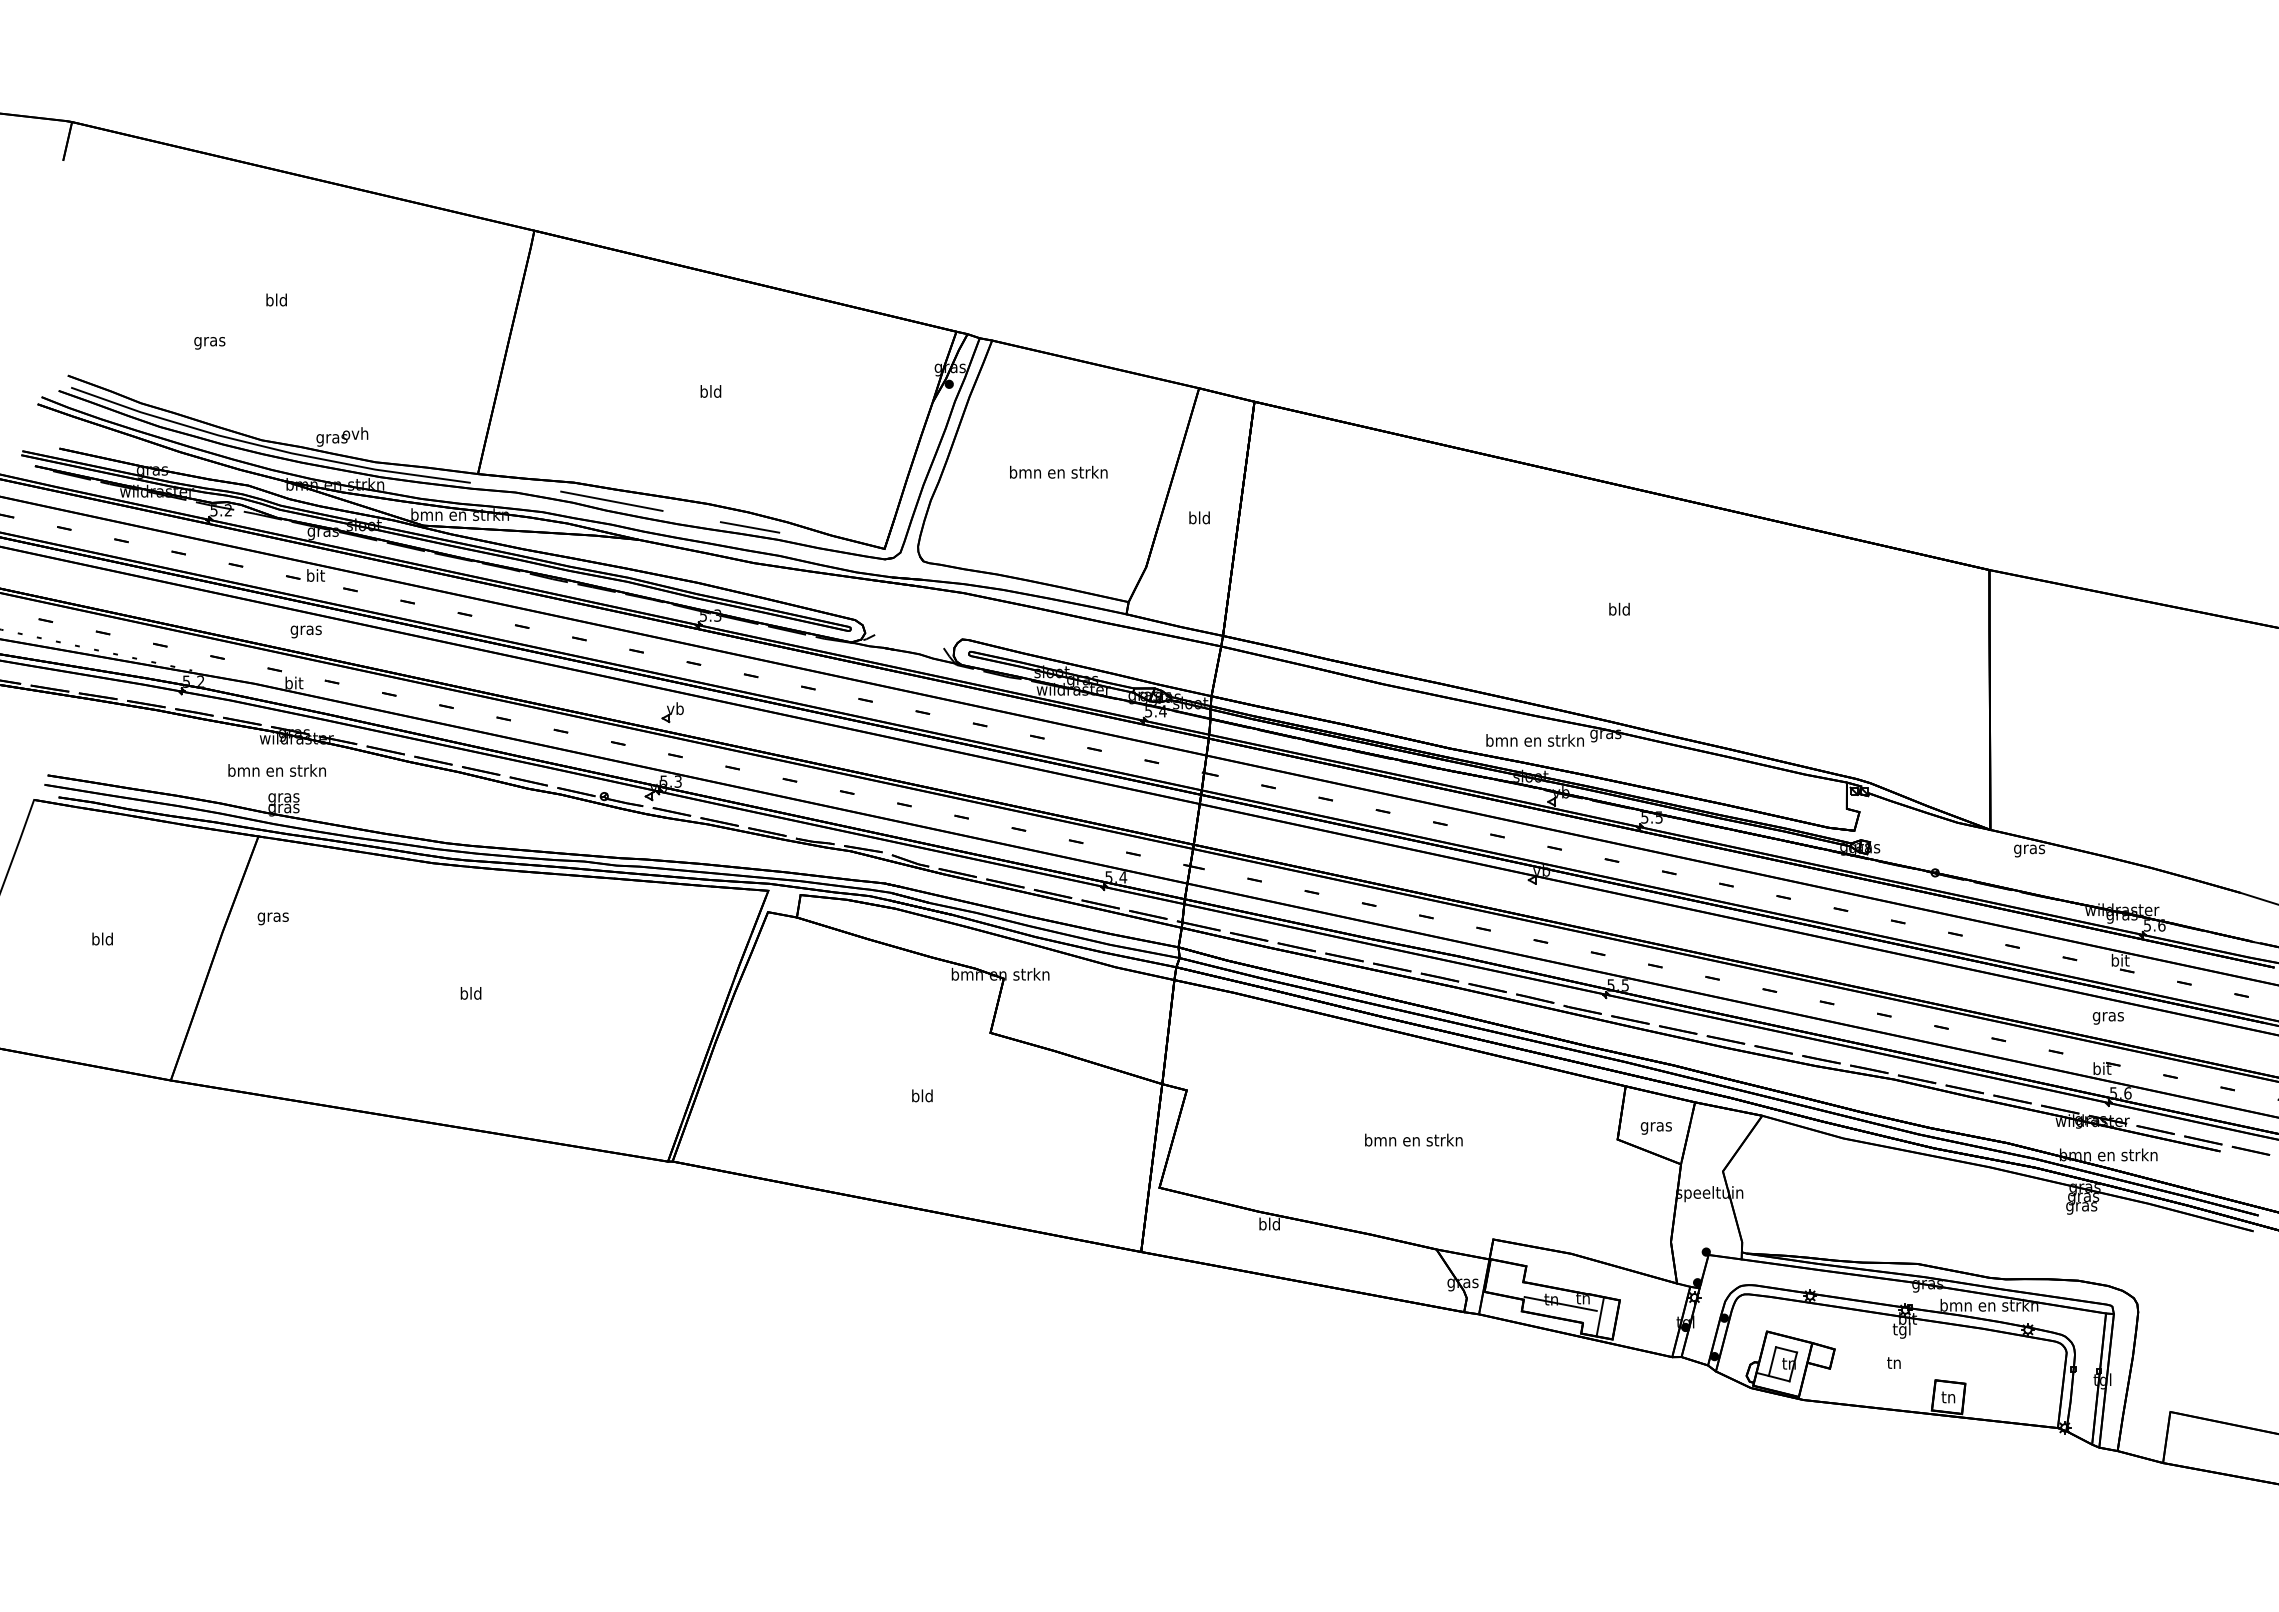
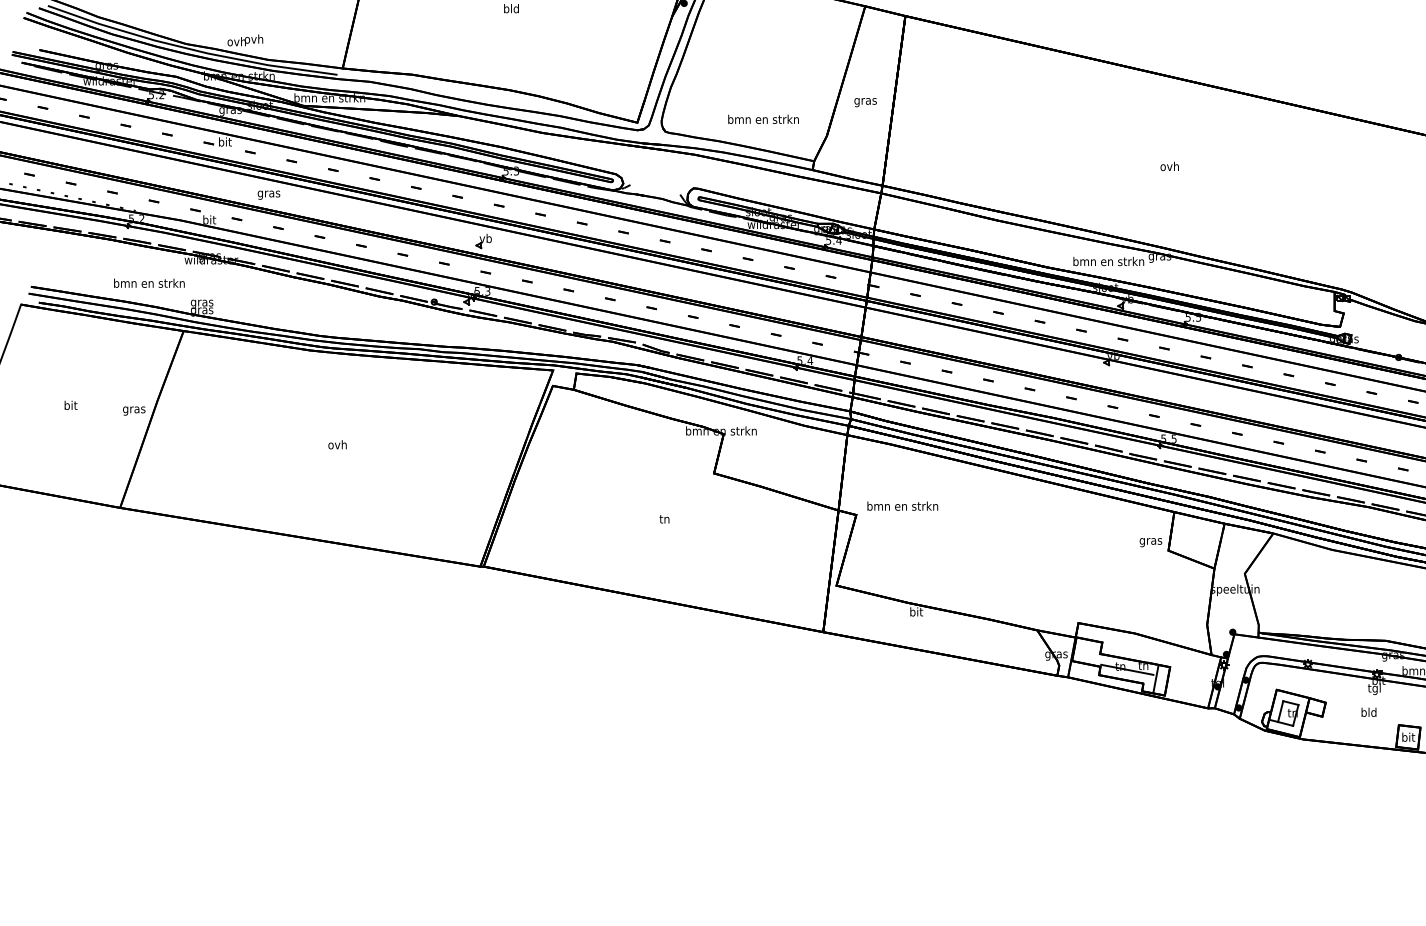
text: (331, 438) -> (236, 42), gras -> ovh
text: (1058, 471) -> (763, 118), moved
line: (611, 500) -> (439, 87), removed
text: (1199, 519) -> (865, 101), bld -> gras
line: (749, 527) -> (539, 107), removed
text: (1618, 608) -> (1169, 165), bld -> ovh
text: (305, 631) -> (268, 194), moved
text: (276, 770) -> (148, 283), moved
text: (272, 918) -> (133, 410), moved
text: (102, 938) -> (70, 405), bld -> bit
text: (470, 993) -> (337, 444), bld -> ovh
text: (922, 1095) -> (664, 518), bld -> tn
text: (1655, 1128) -> (1150, 542), moved
text: (1413, 1139) -> (902, 505), moved
text: (1269, 1223) -> (916, 611), bld -> bit
text: (1894, 1362) -> (1369, 712), tn -> bld
text: (1949, 1396) -> (1408, 736), tn -> bit

